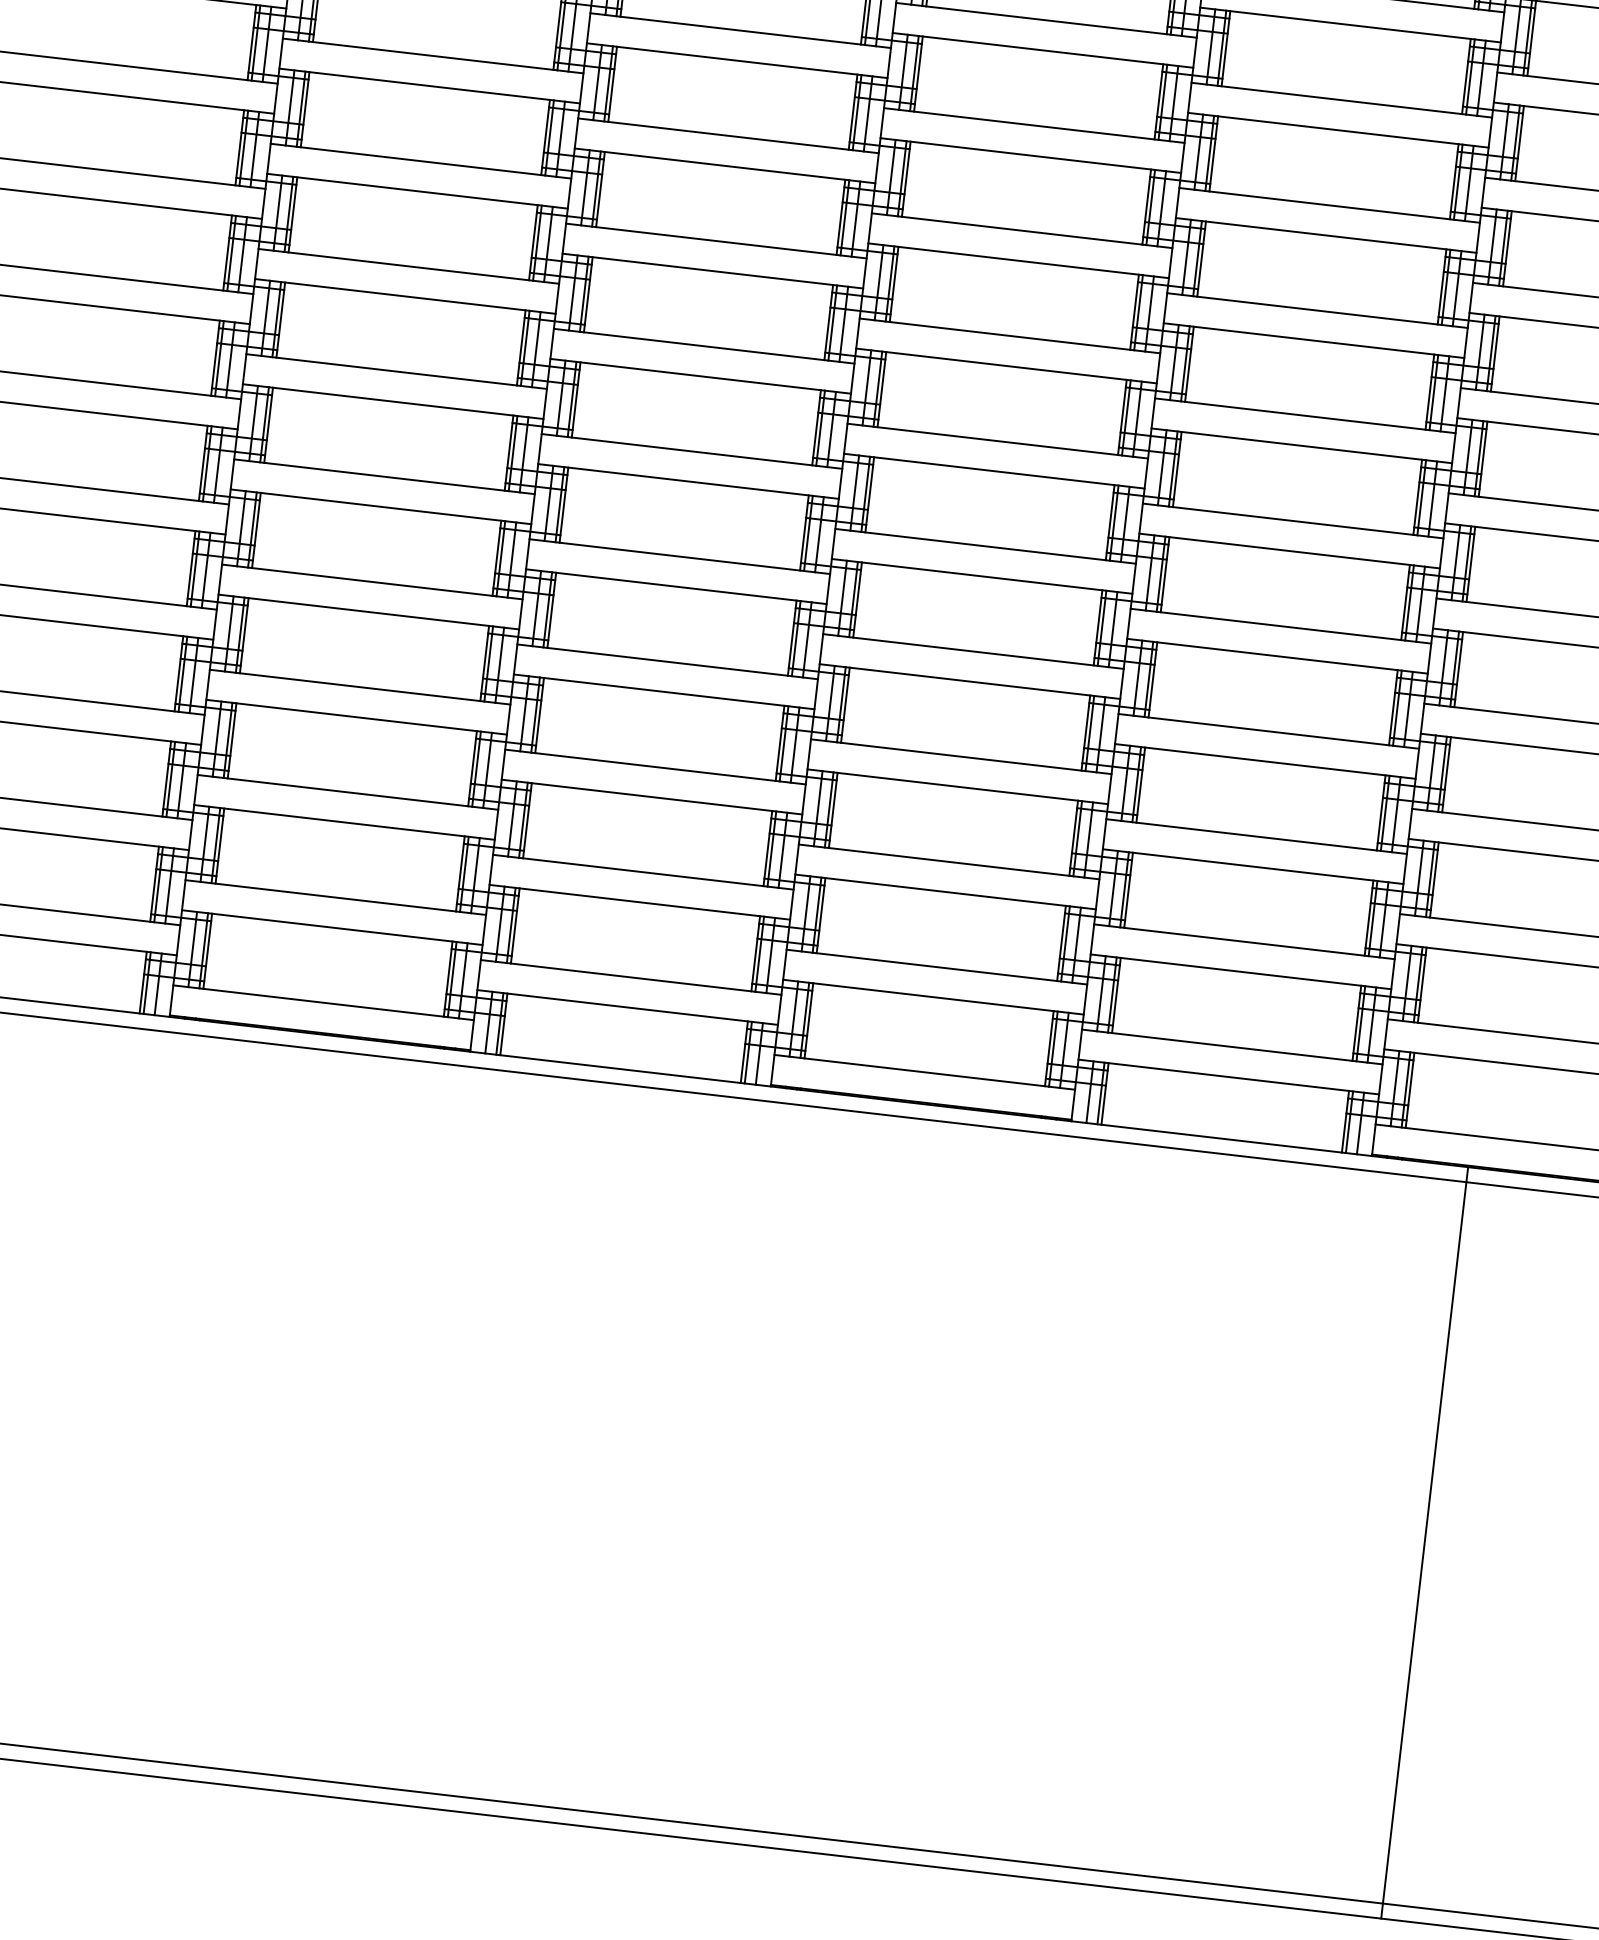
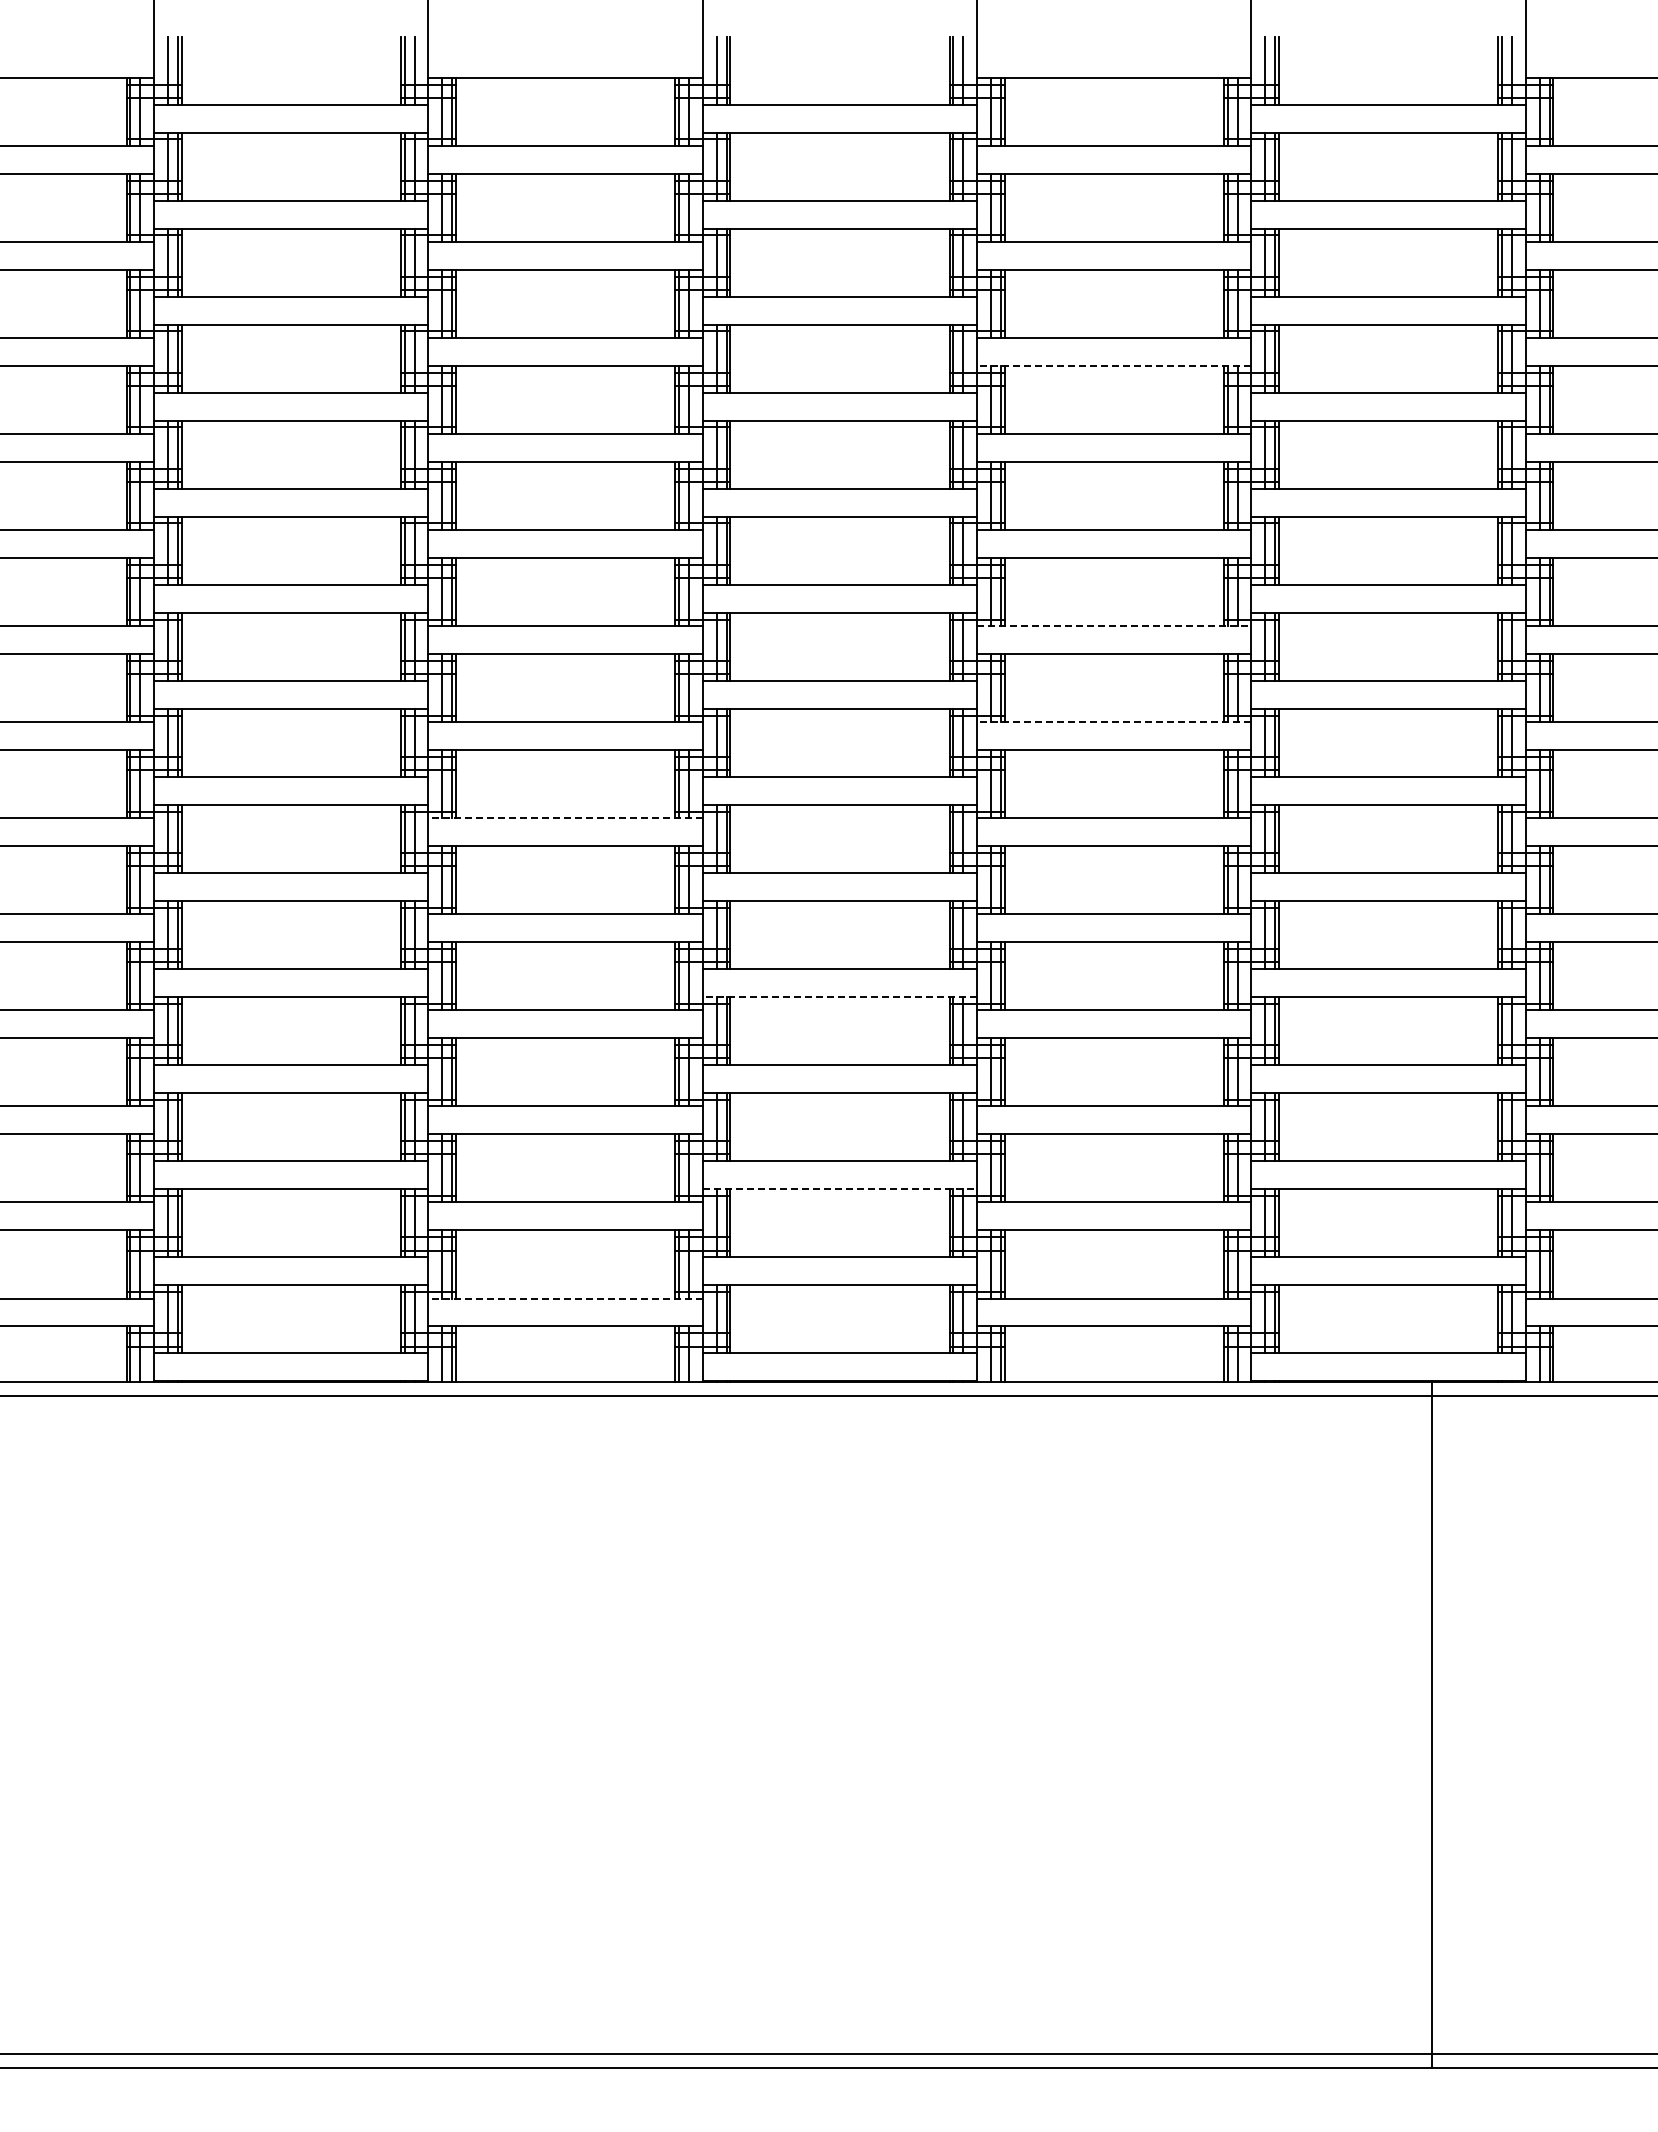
line: (1349, 24) -> (1113, 365), solid -> dashed
line: (1317, 310) -> (1114, 626), solid -> dashed
line: (1304, 415) -> (1113, 722), solid -> dashed
line: (691, 451) -> (565, 818), solid -> dashed
line: (969, 681) -> (839, 996), solid -> dashed
line: (946, 891) -> (840, 1188), solid -> dashed
line: (631, 977) -> (565, 1298), solid -> dashed
line: (1424, 1543) -> (1432, 1725), moved

